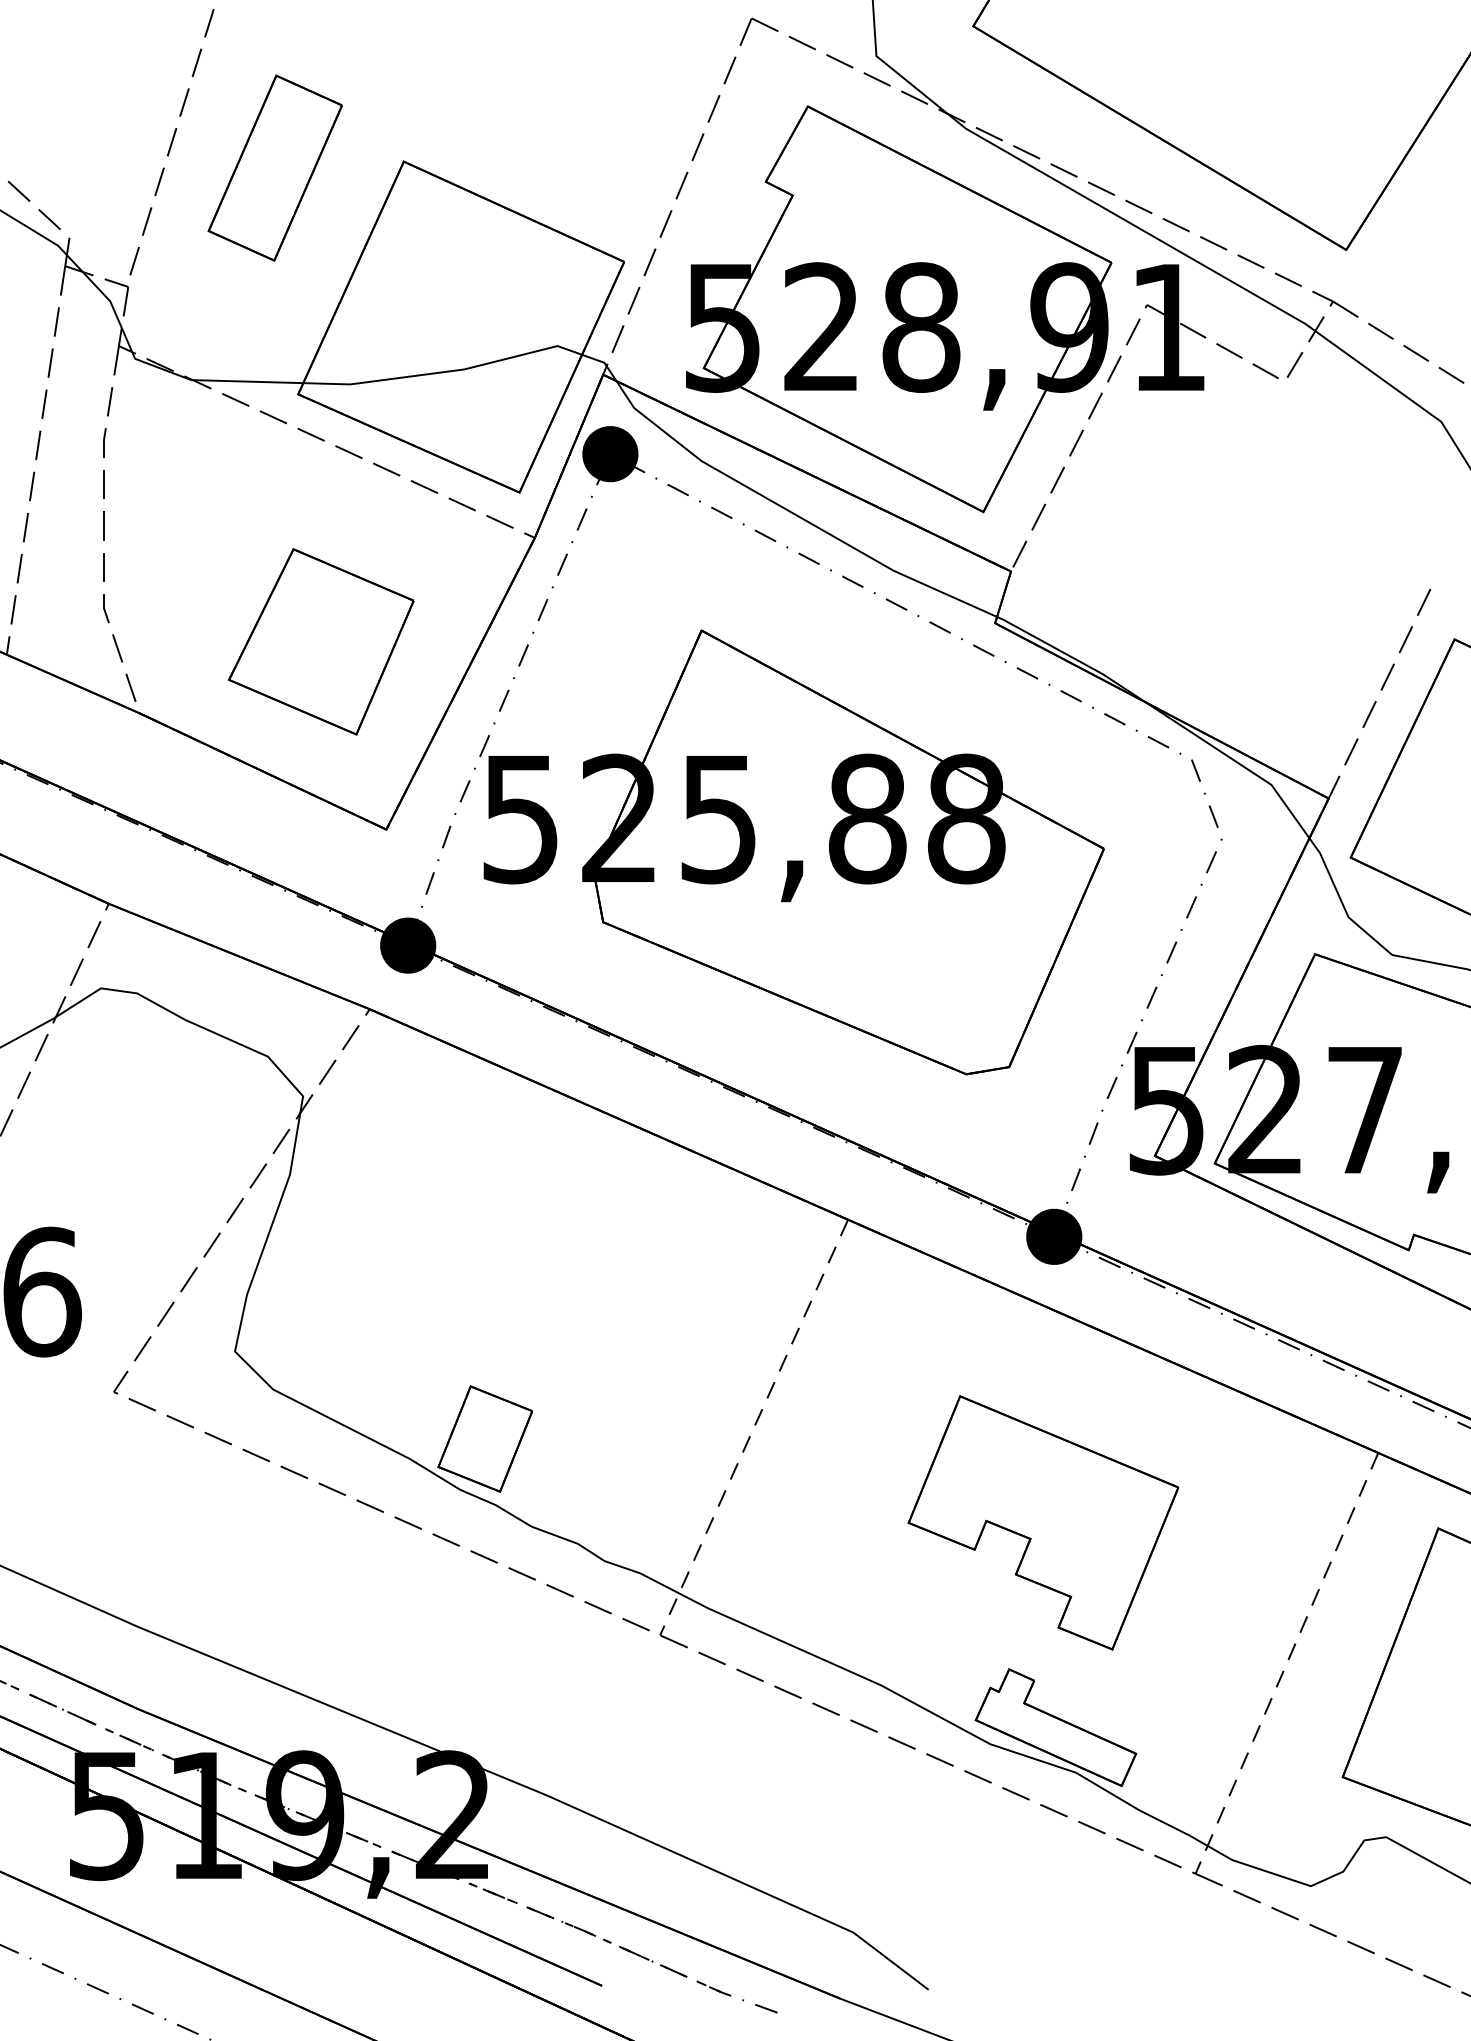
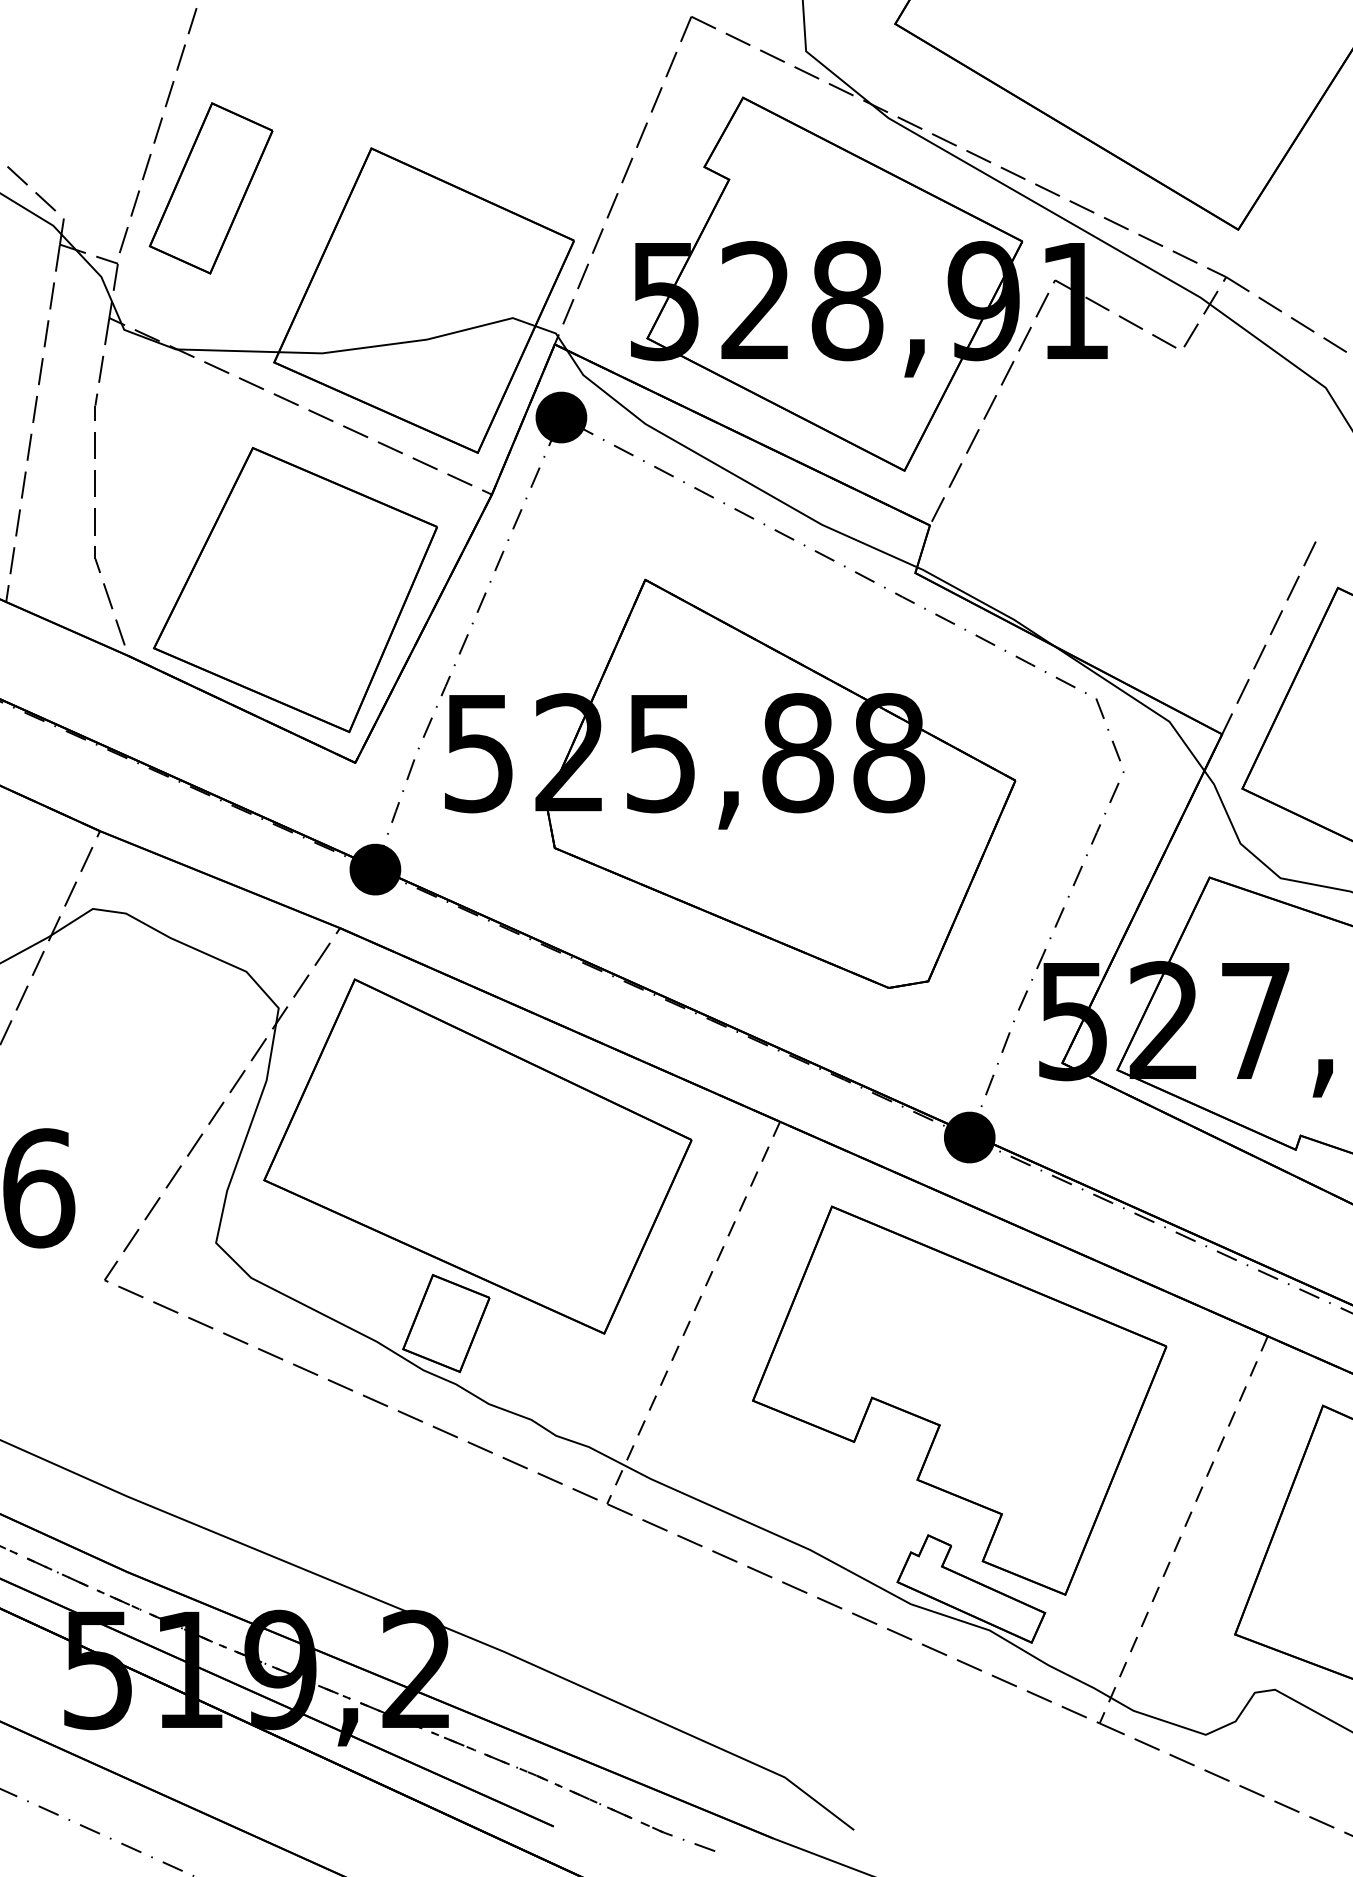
part: (274, 168) -> (210, 188), moved
part: (321, 642) -> (295, 590), size x1.67
part: (519, 1257) -> (477, 1156), added
part: (1043, 1522) -> (959, 1400), size x1.67

